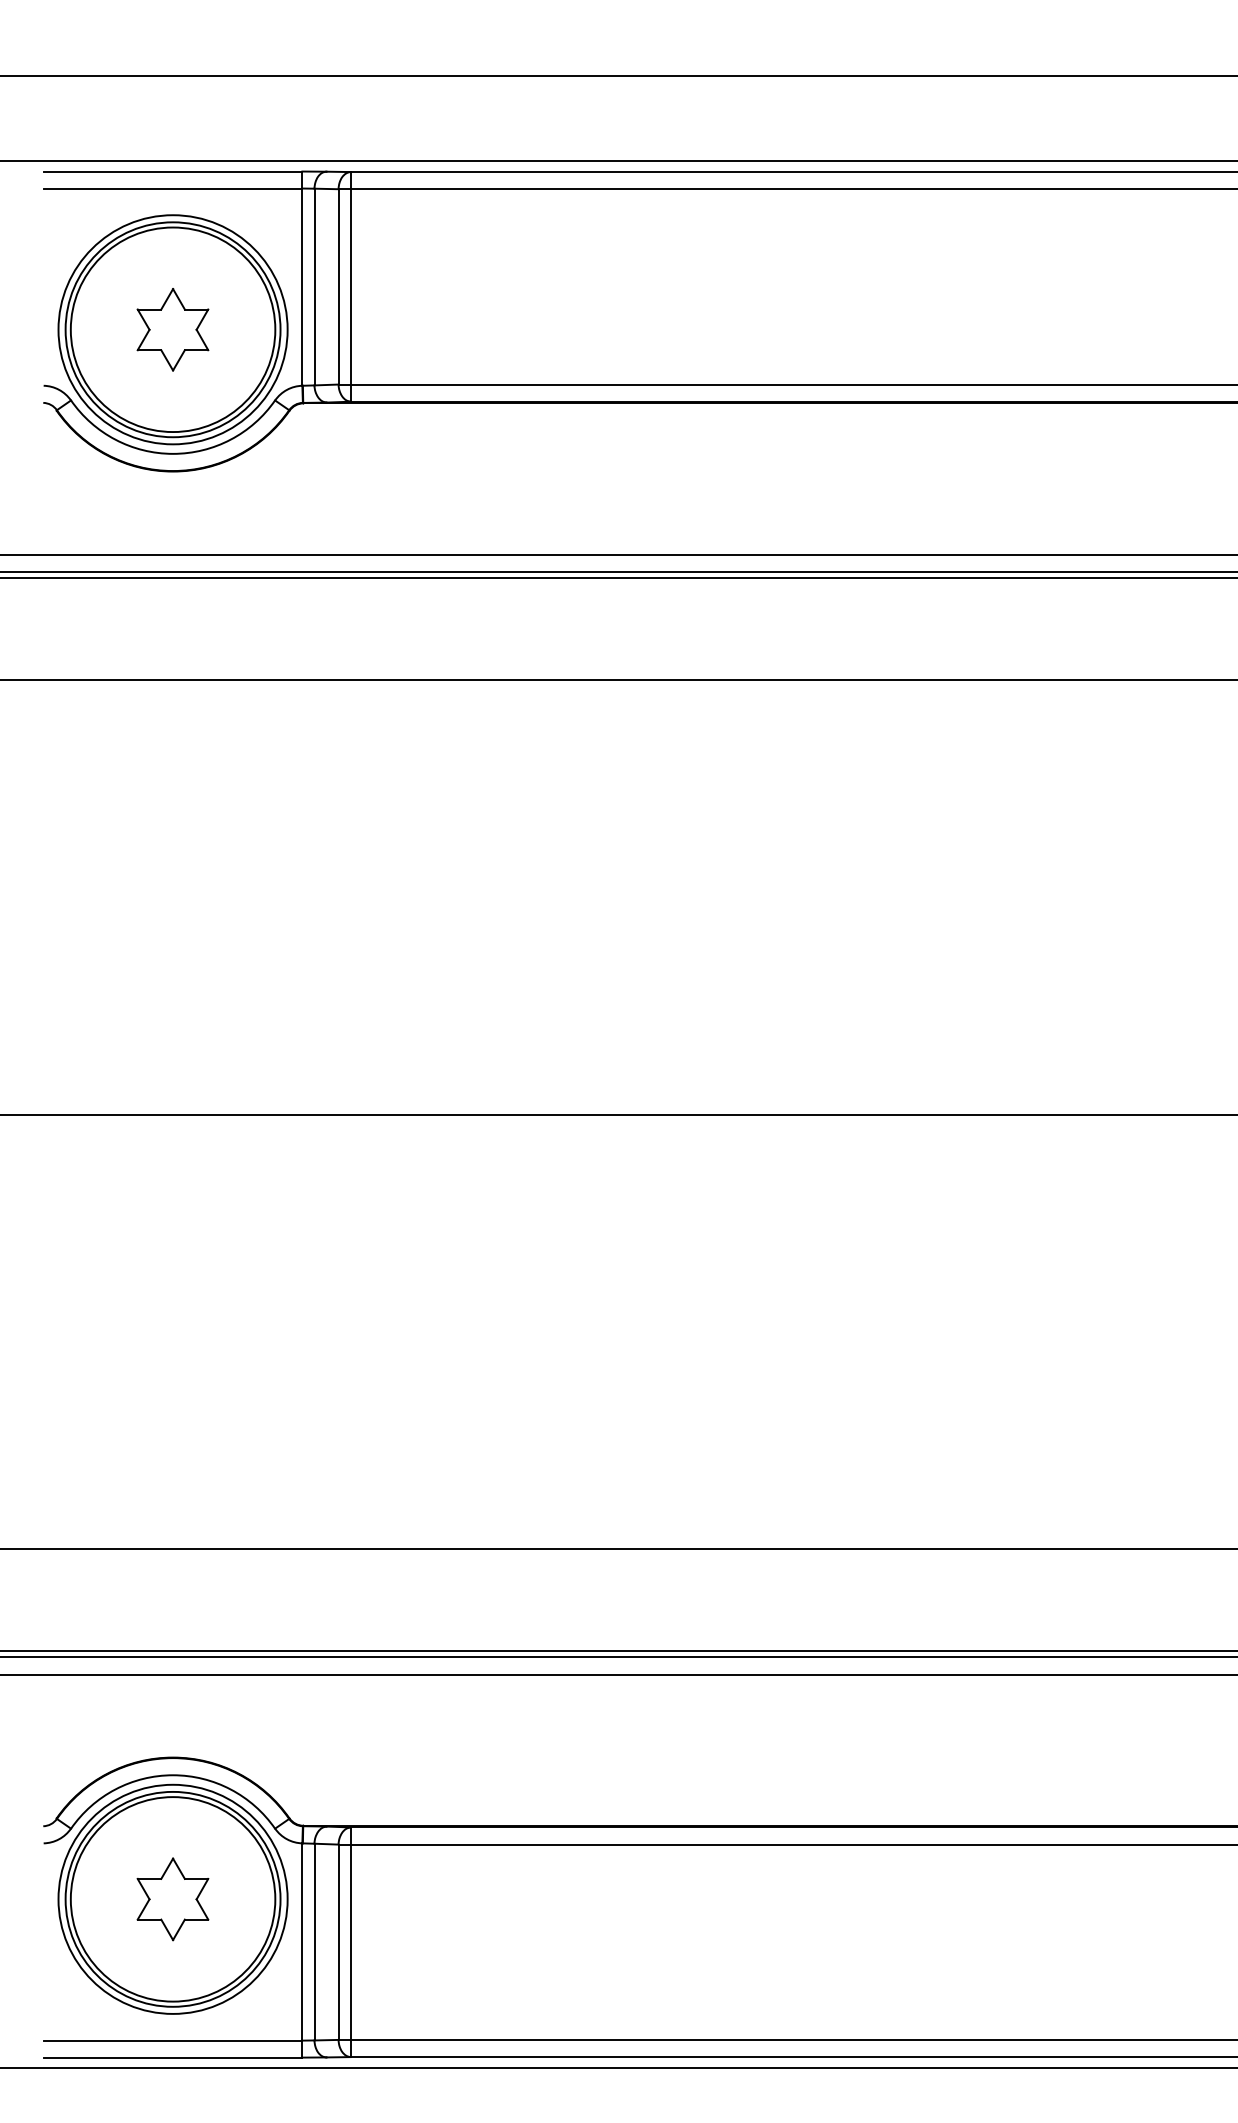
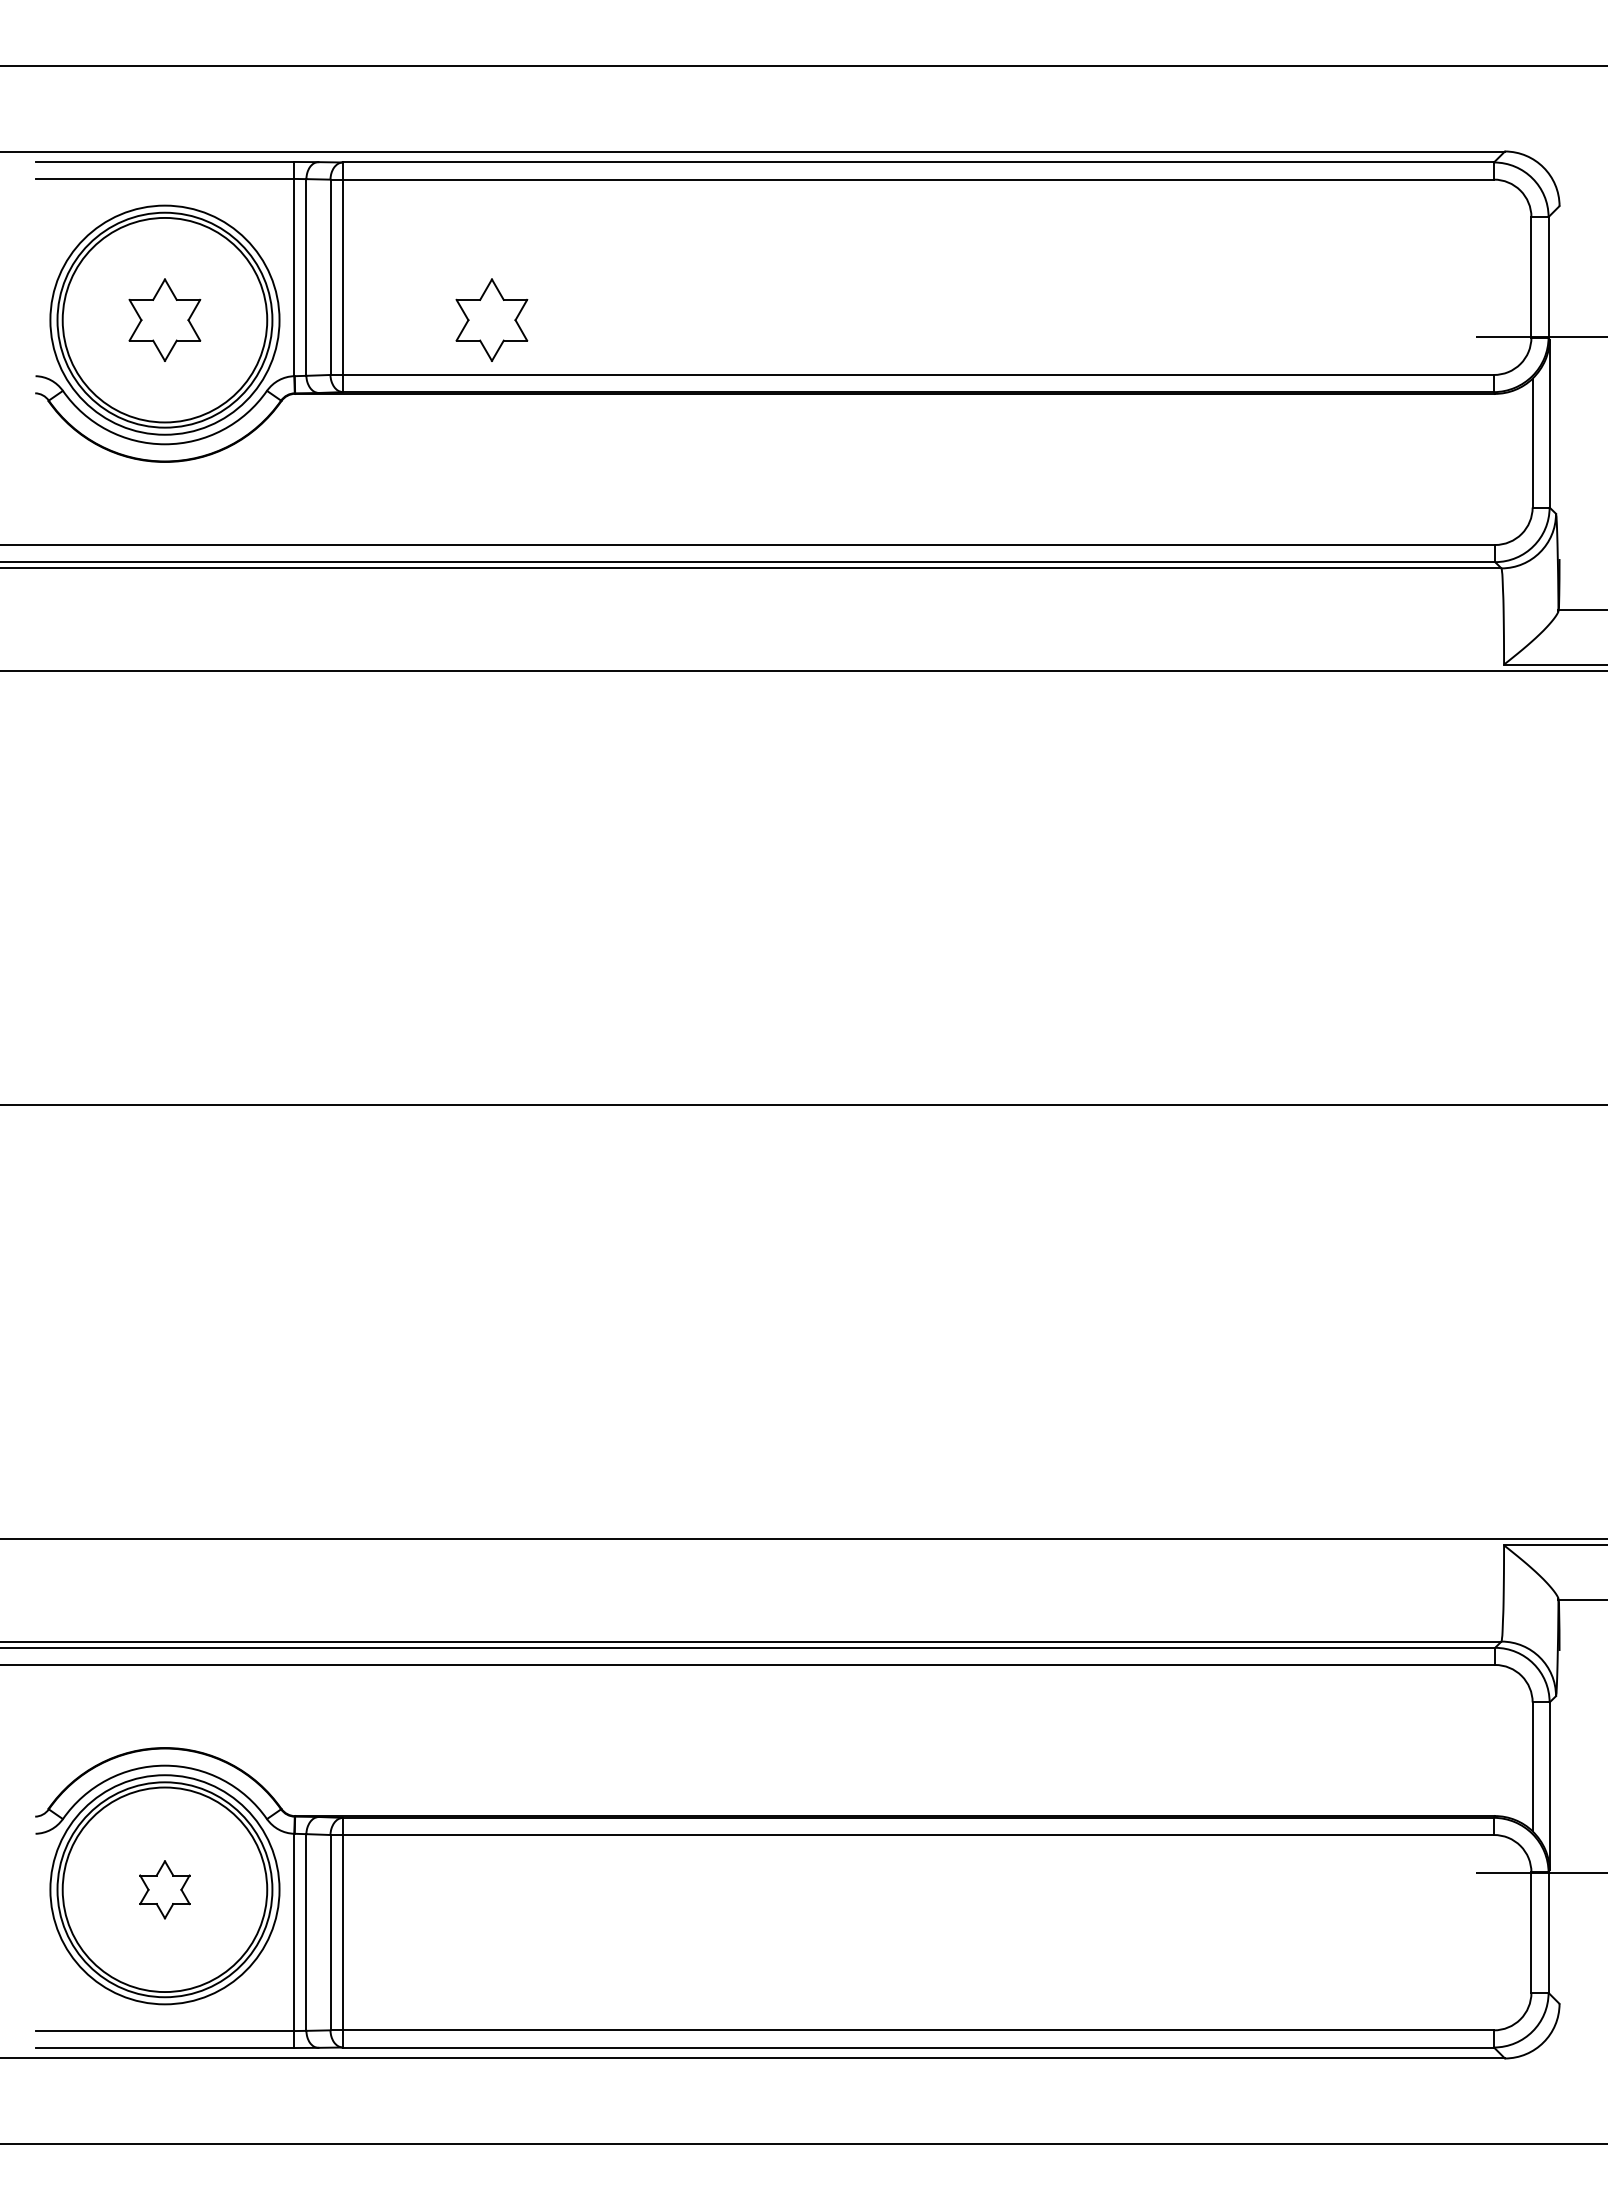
part: (499, 329) -> (491, 319), added
part: (172, 1899) -> (164, 1889), size x0.7

